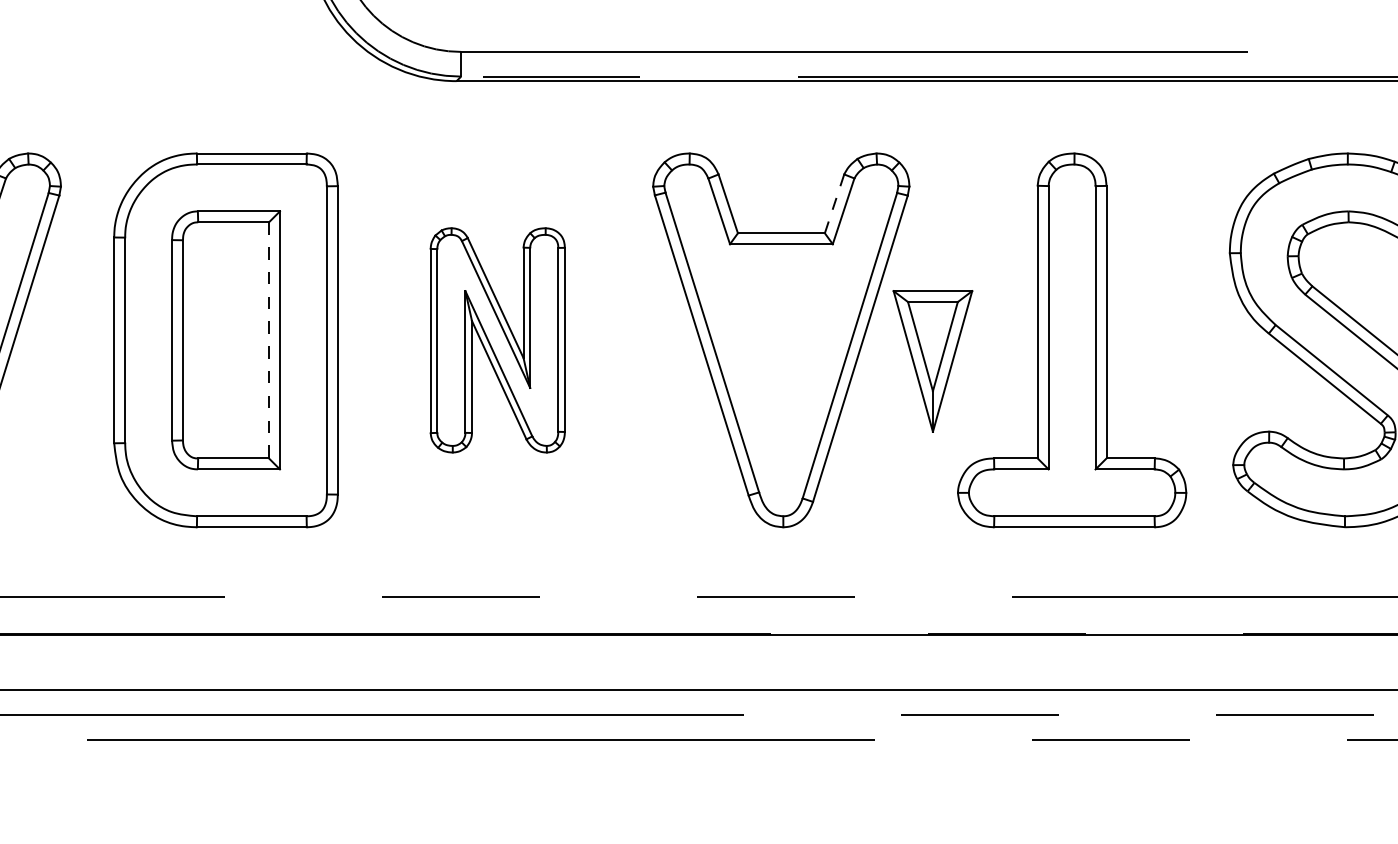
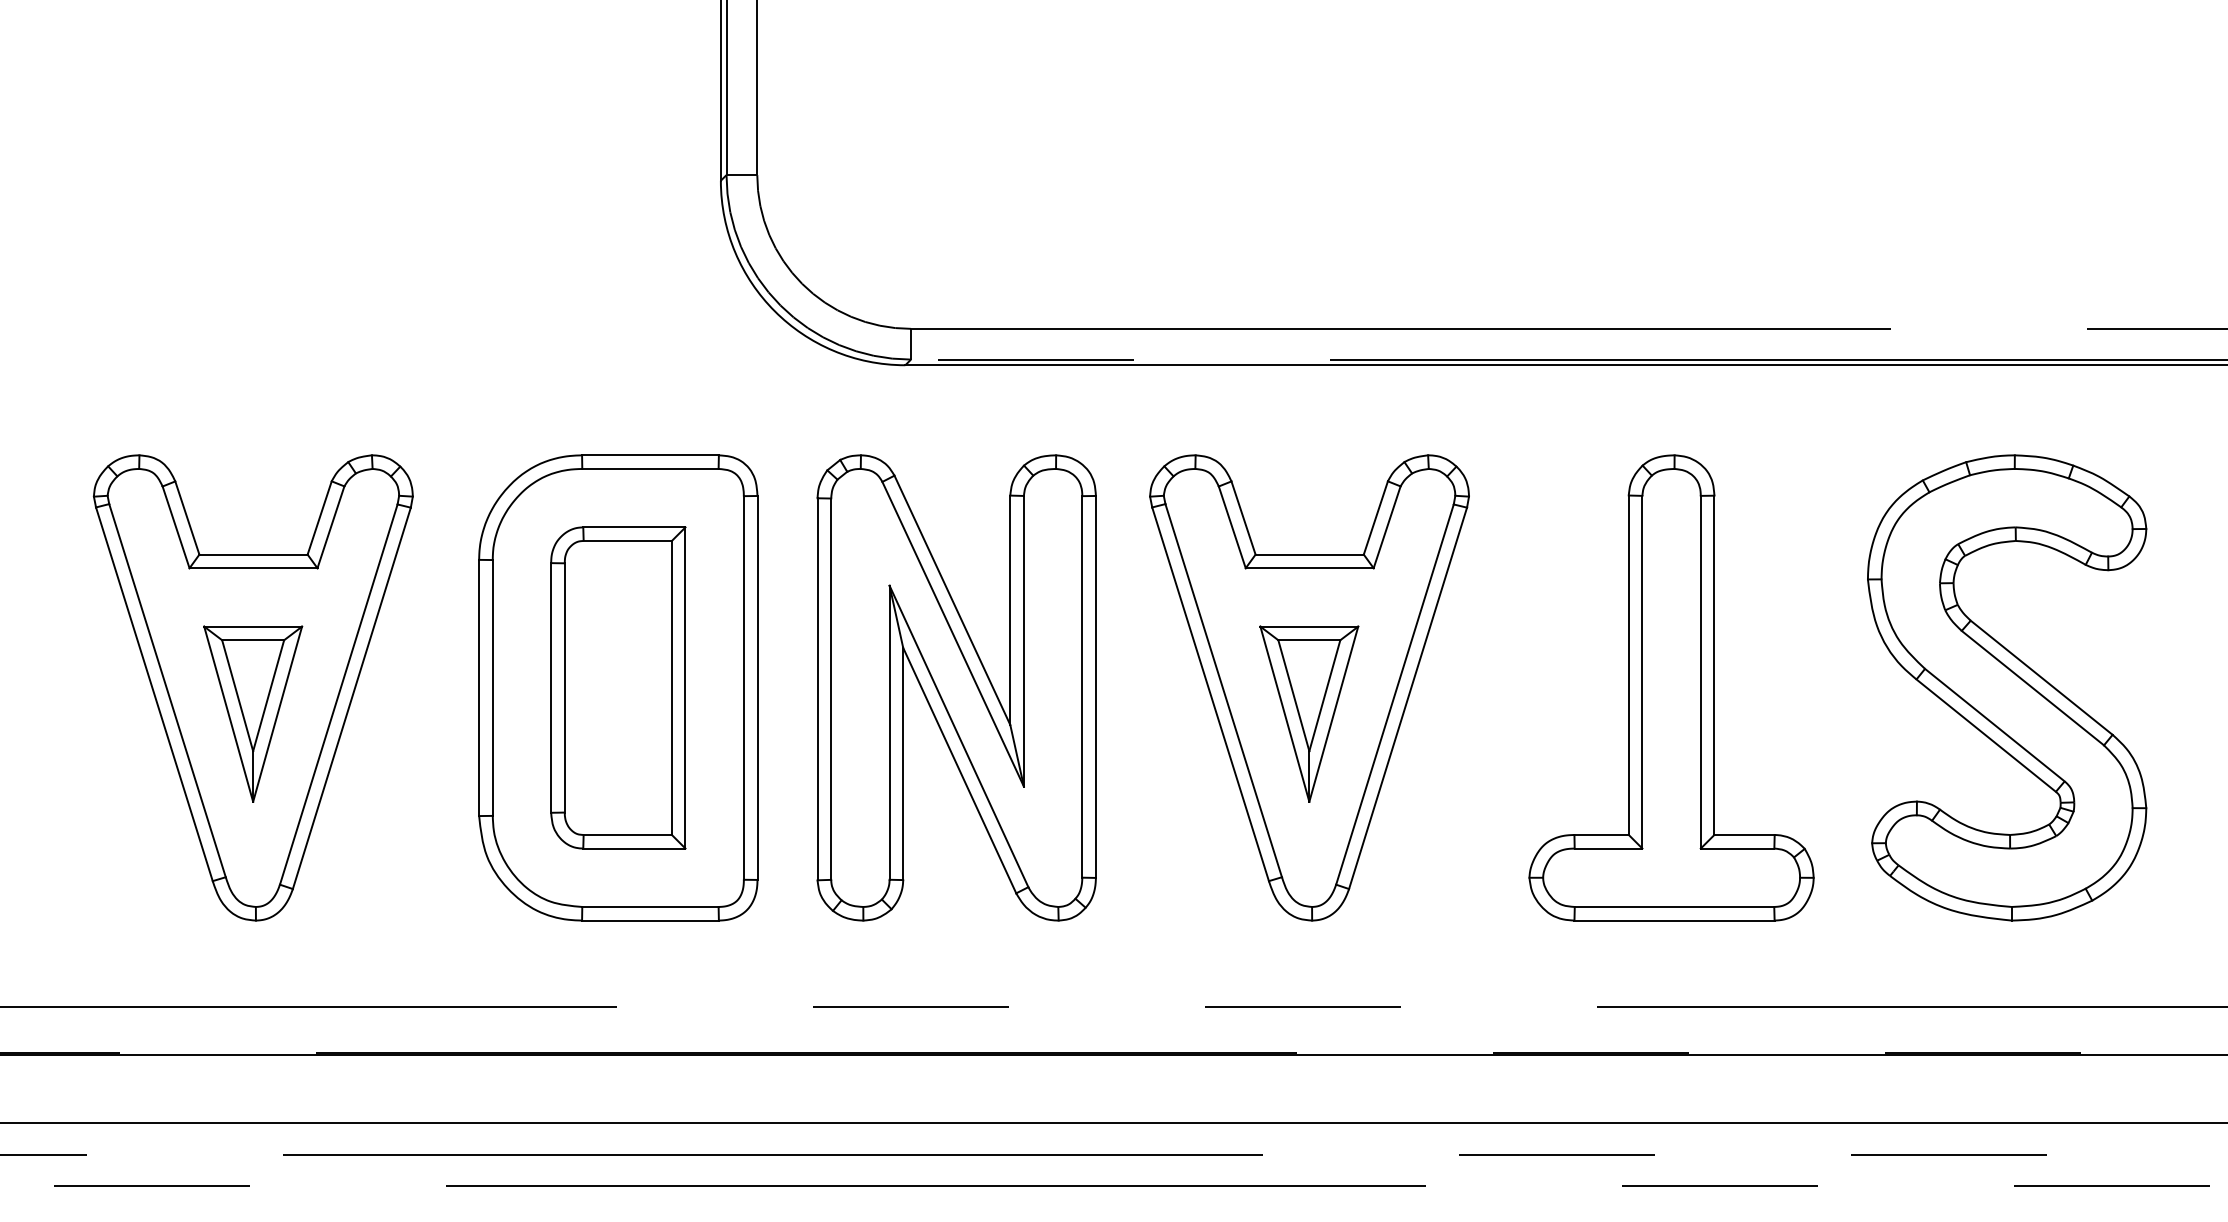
line: (834, 203) -> (1375, 517), dashed -> solid
line: (268, 340) -> (671, 687), dashed -> solid
part: (497, 340) -> (956, 687), size x1.67
part: (933, 360) -> (1309, 713), moved

